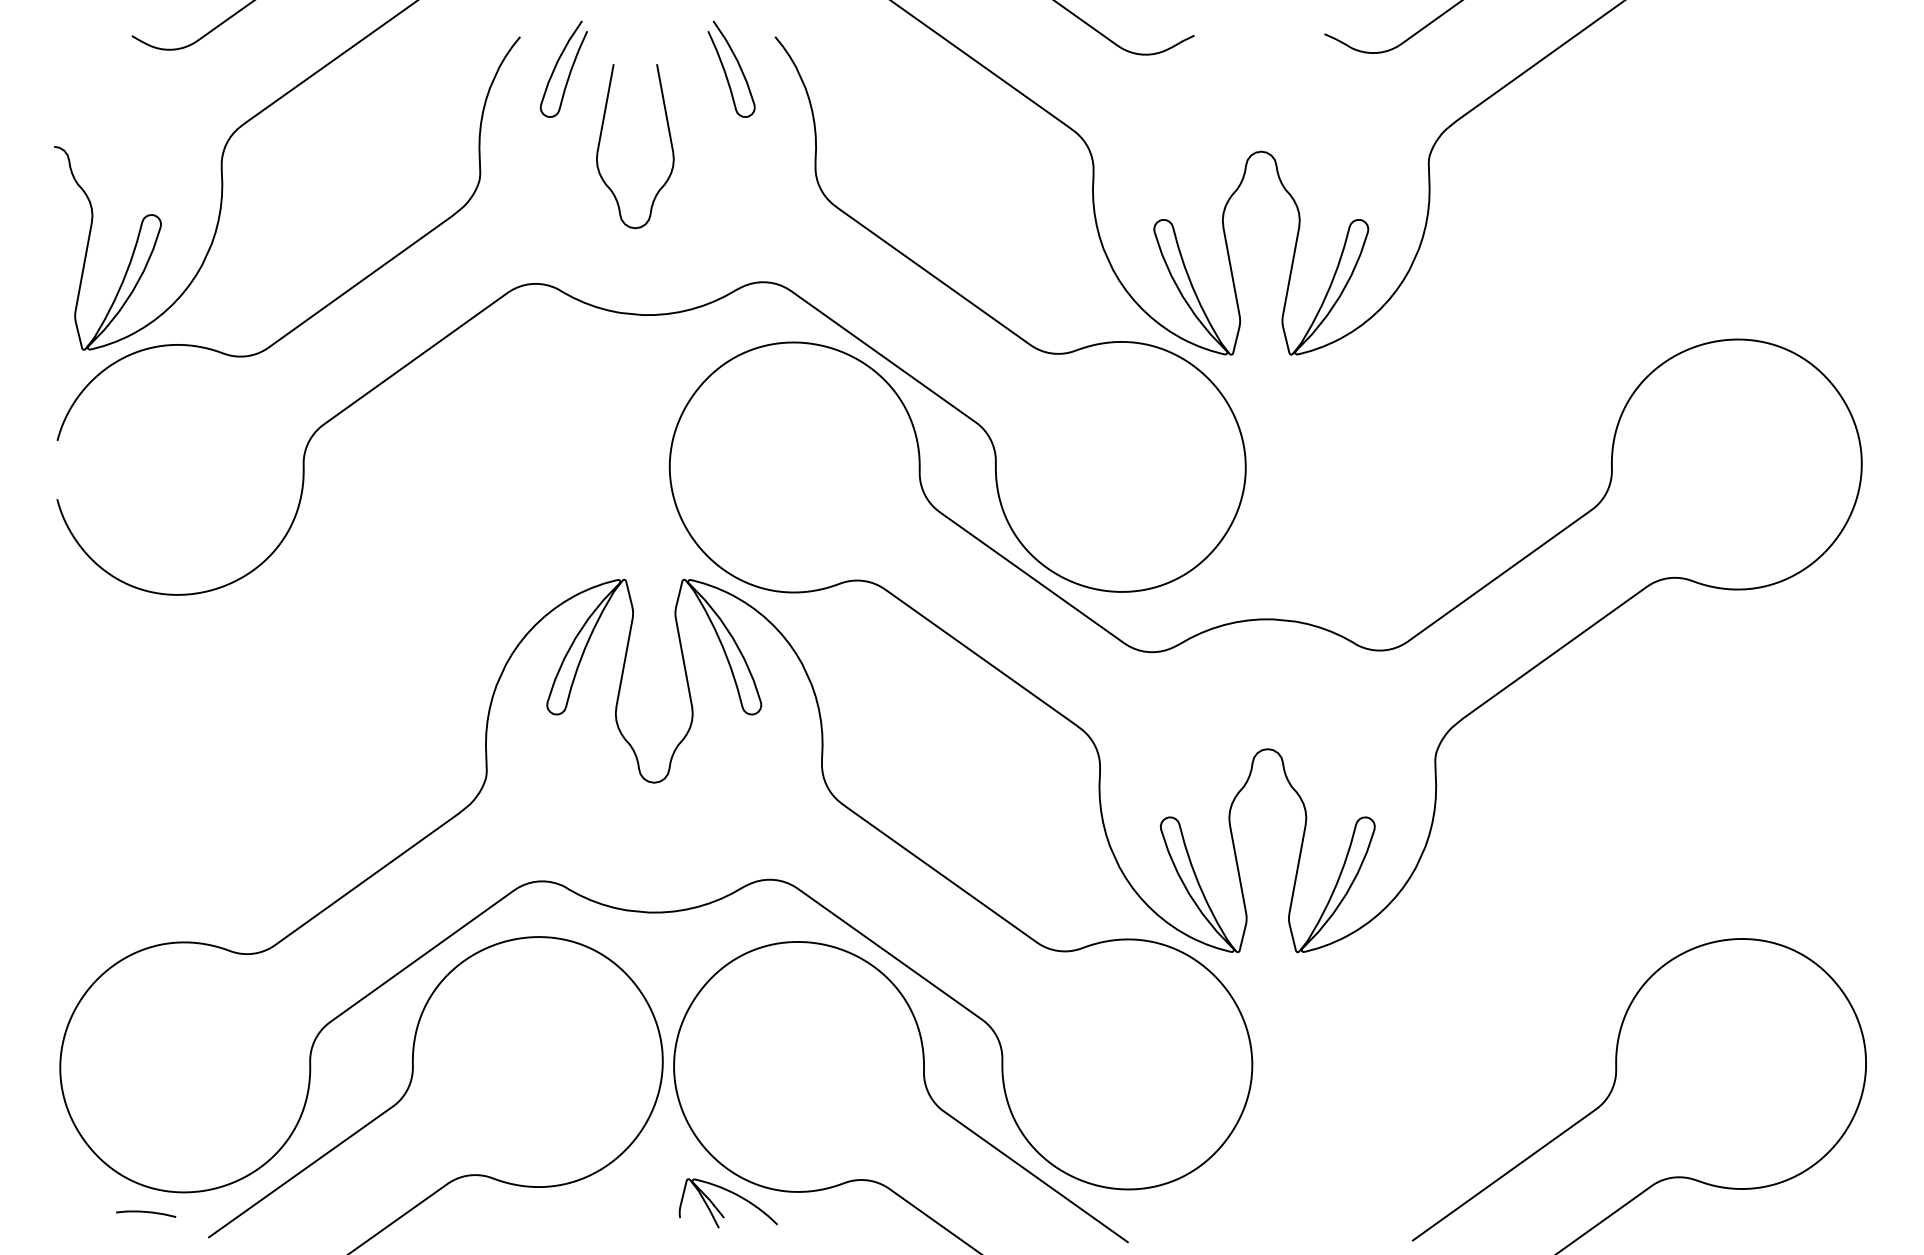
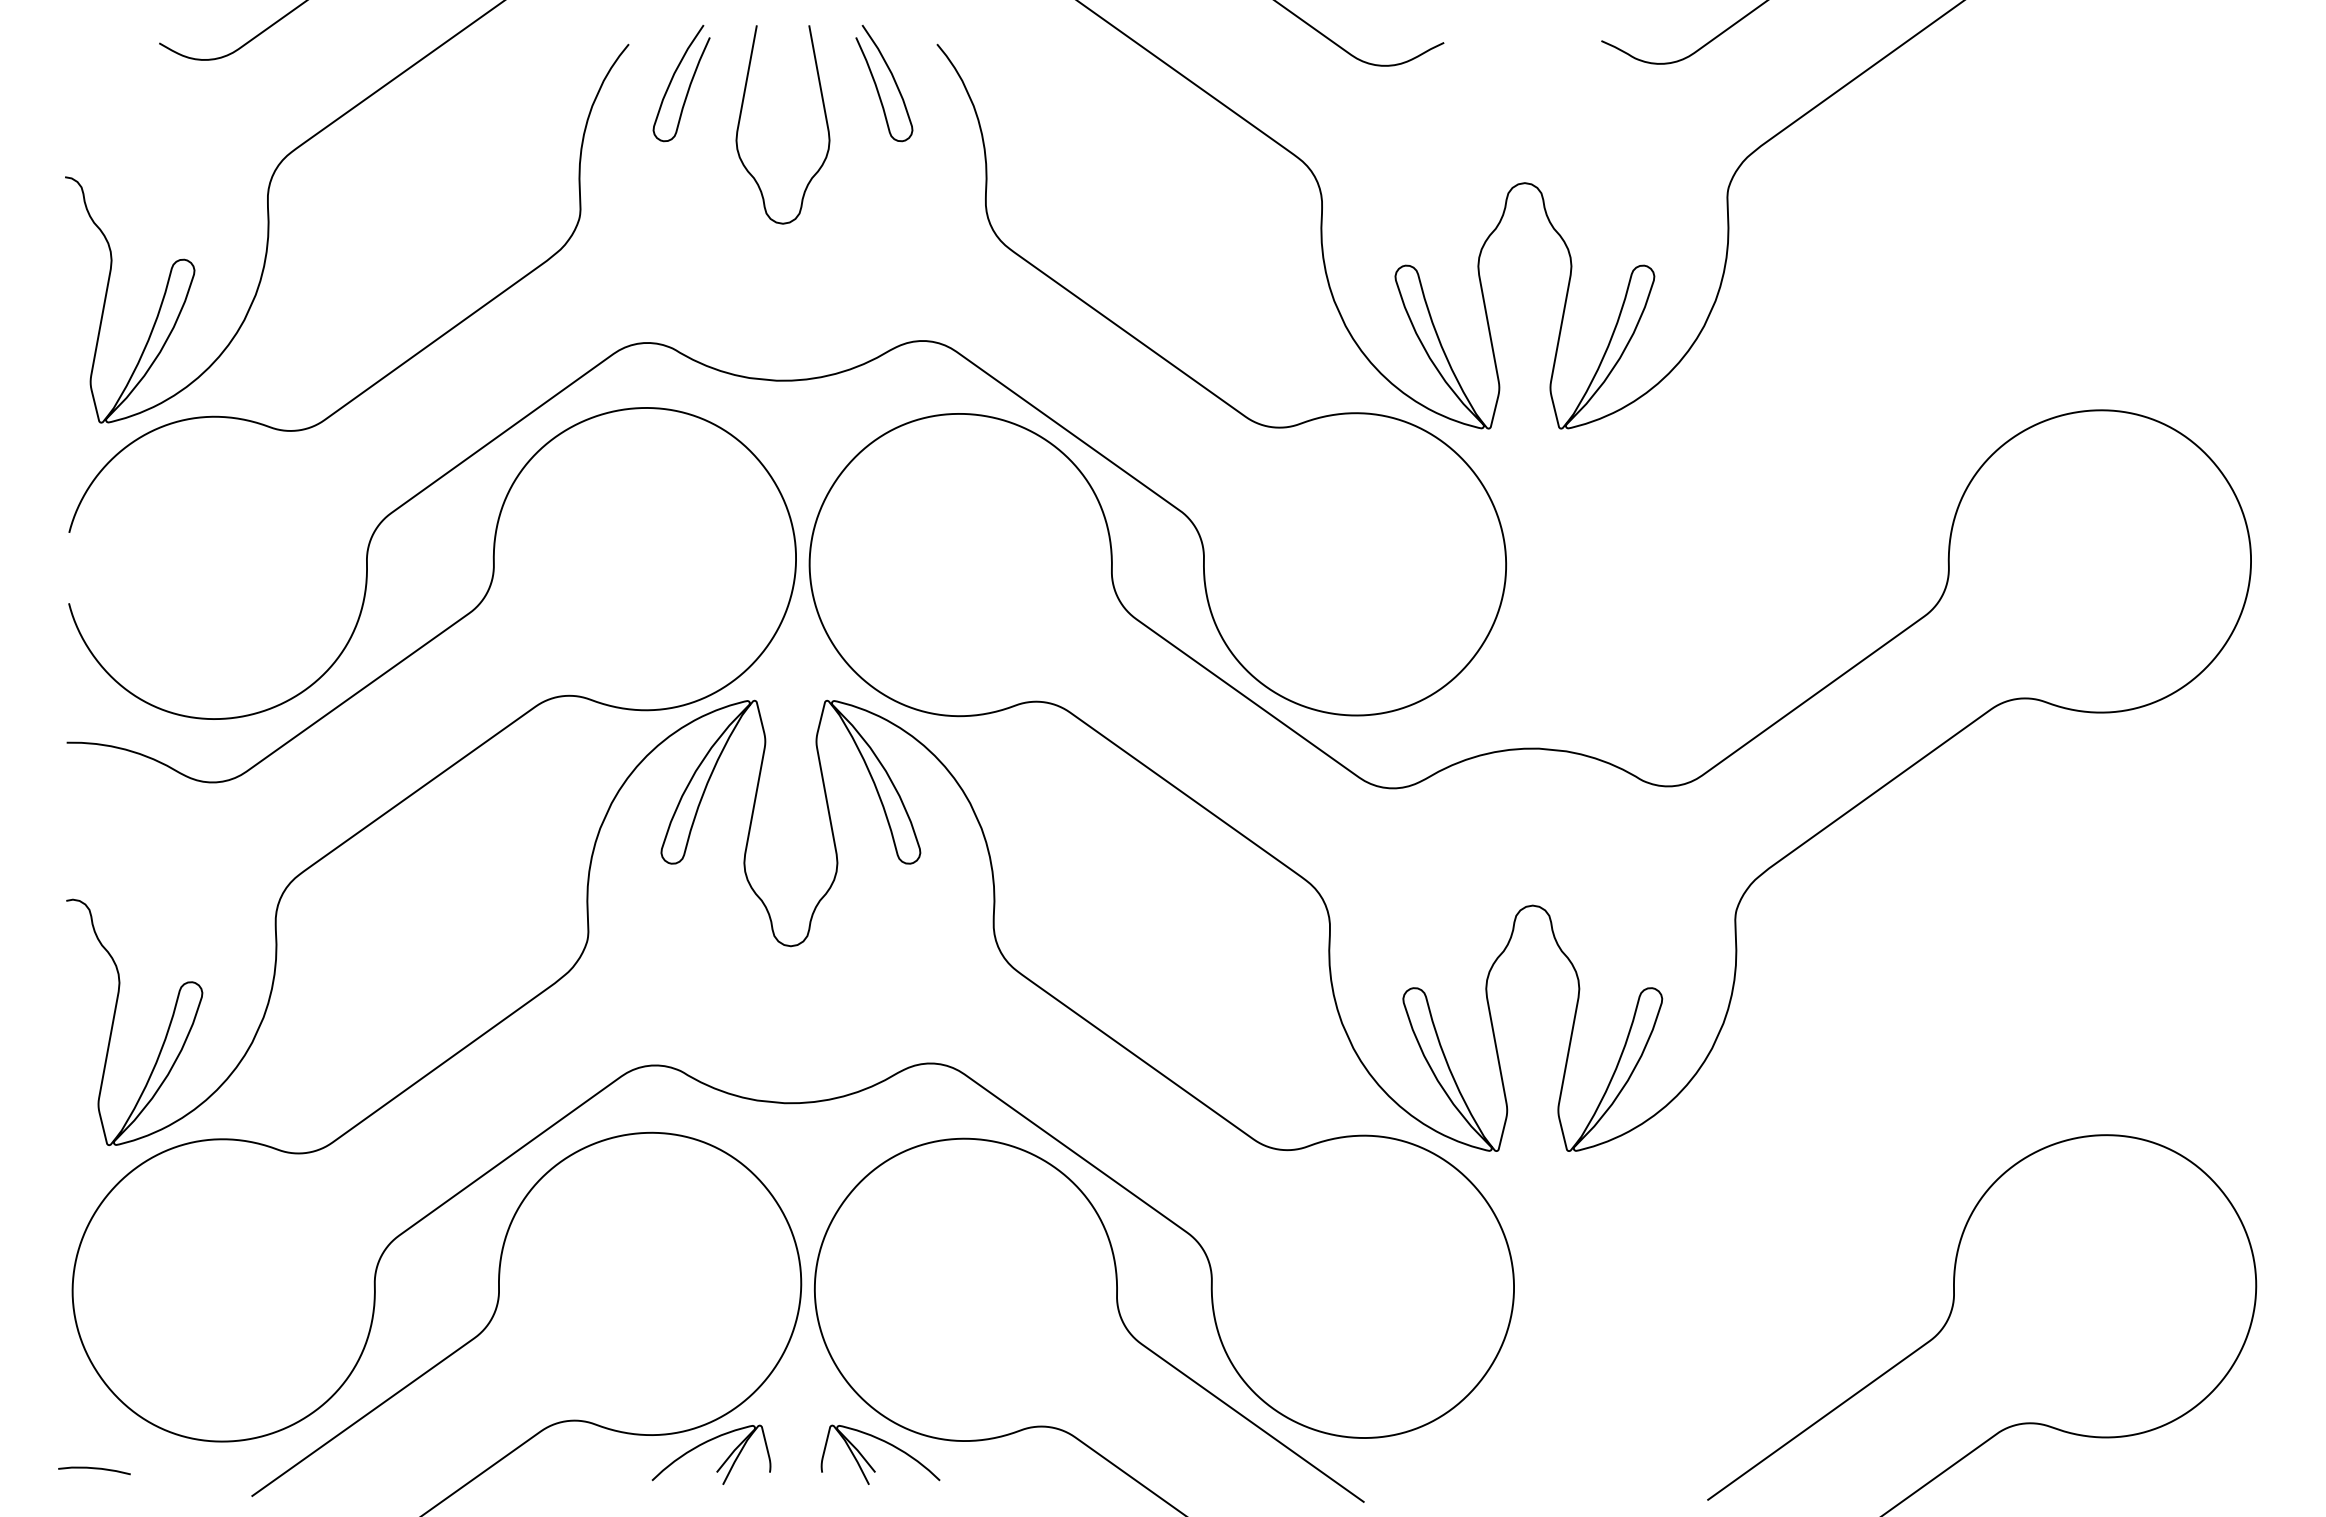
curve: (601, 138) -> (741, 115), moved
curve: (357, 644) -> (432, 778), added
part: (583, 1193) -> (705, 1443), added
curve: (146, 1213) -> (94, 1469), moved

